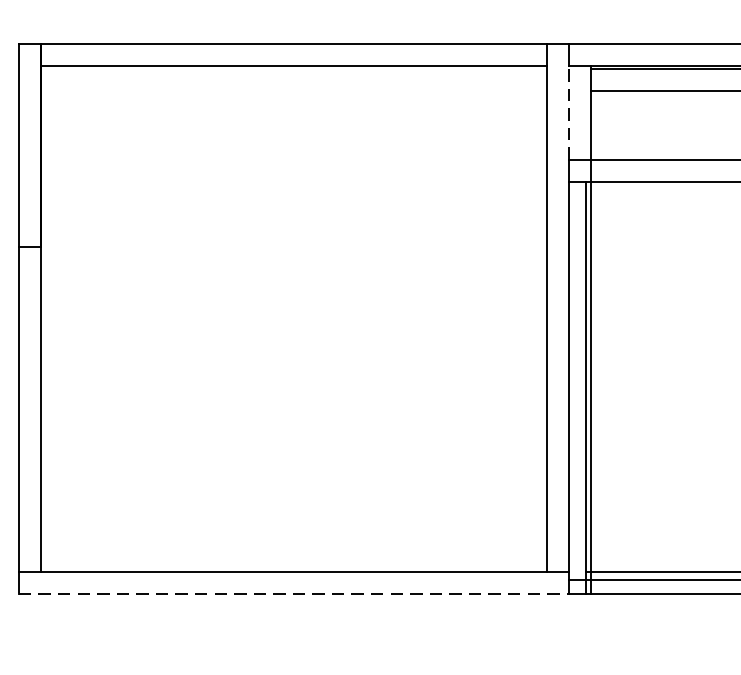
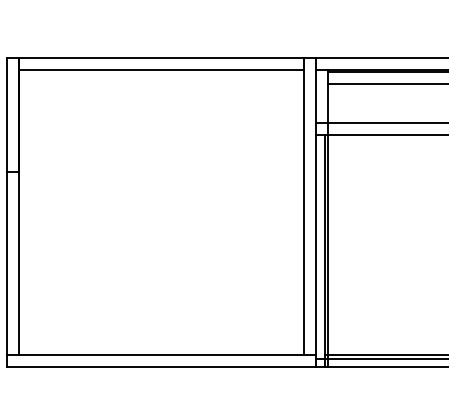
line: (568, 112) -> (315, 96), dashed -> solid
line: (294, 594) -> (161, 367), dashed -> solid

